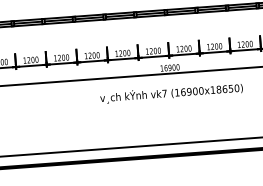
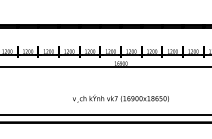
text: (170, 92) -> (120, 98), moved

